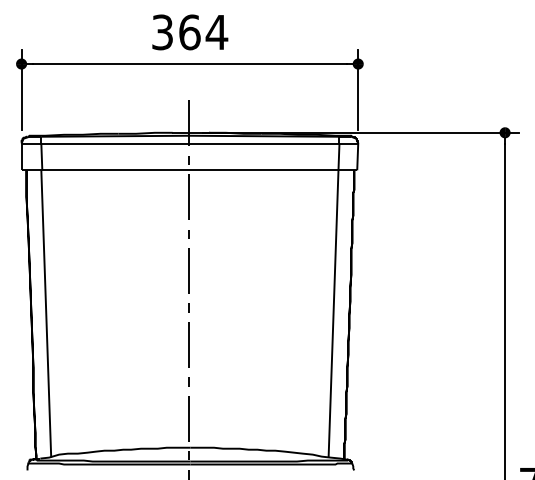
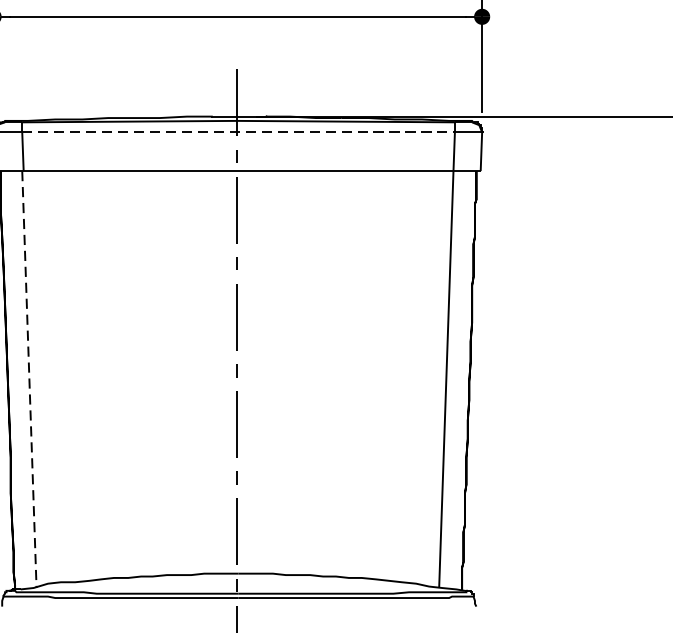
line: (190, 143) -> (238, 132), solid -> dashed
line: (46, 313) -> (29, 378), solid -> dashed

